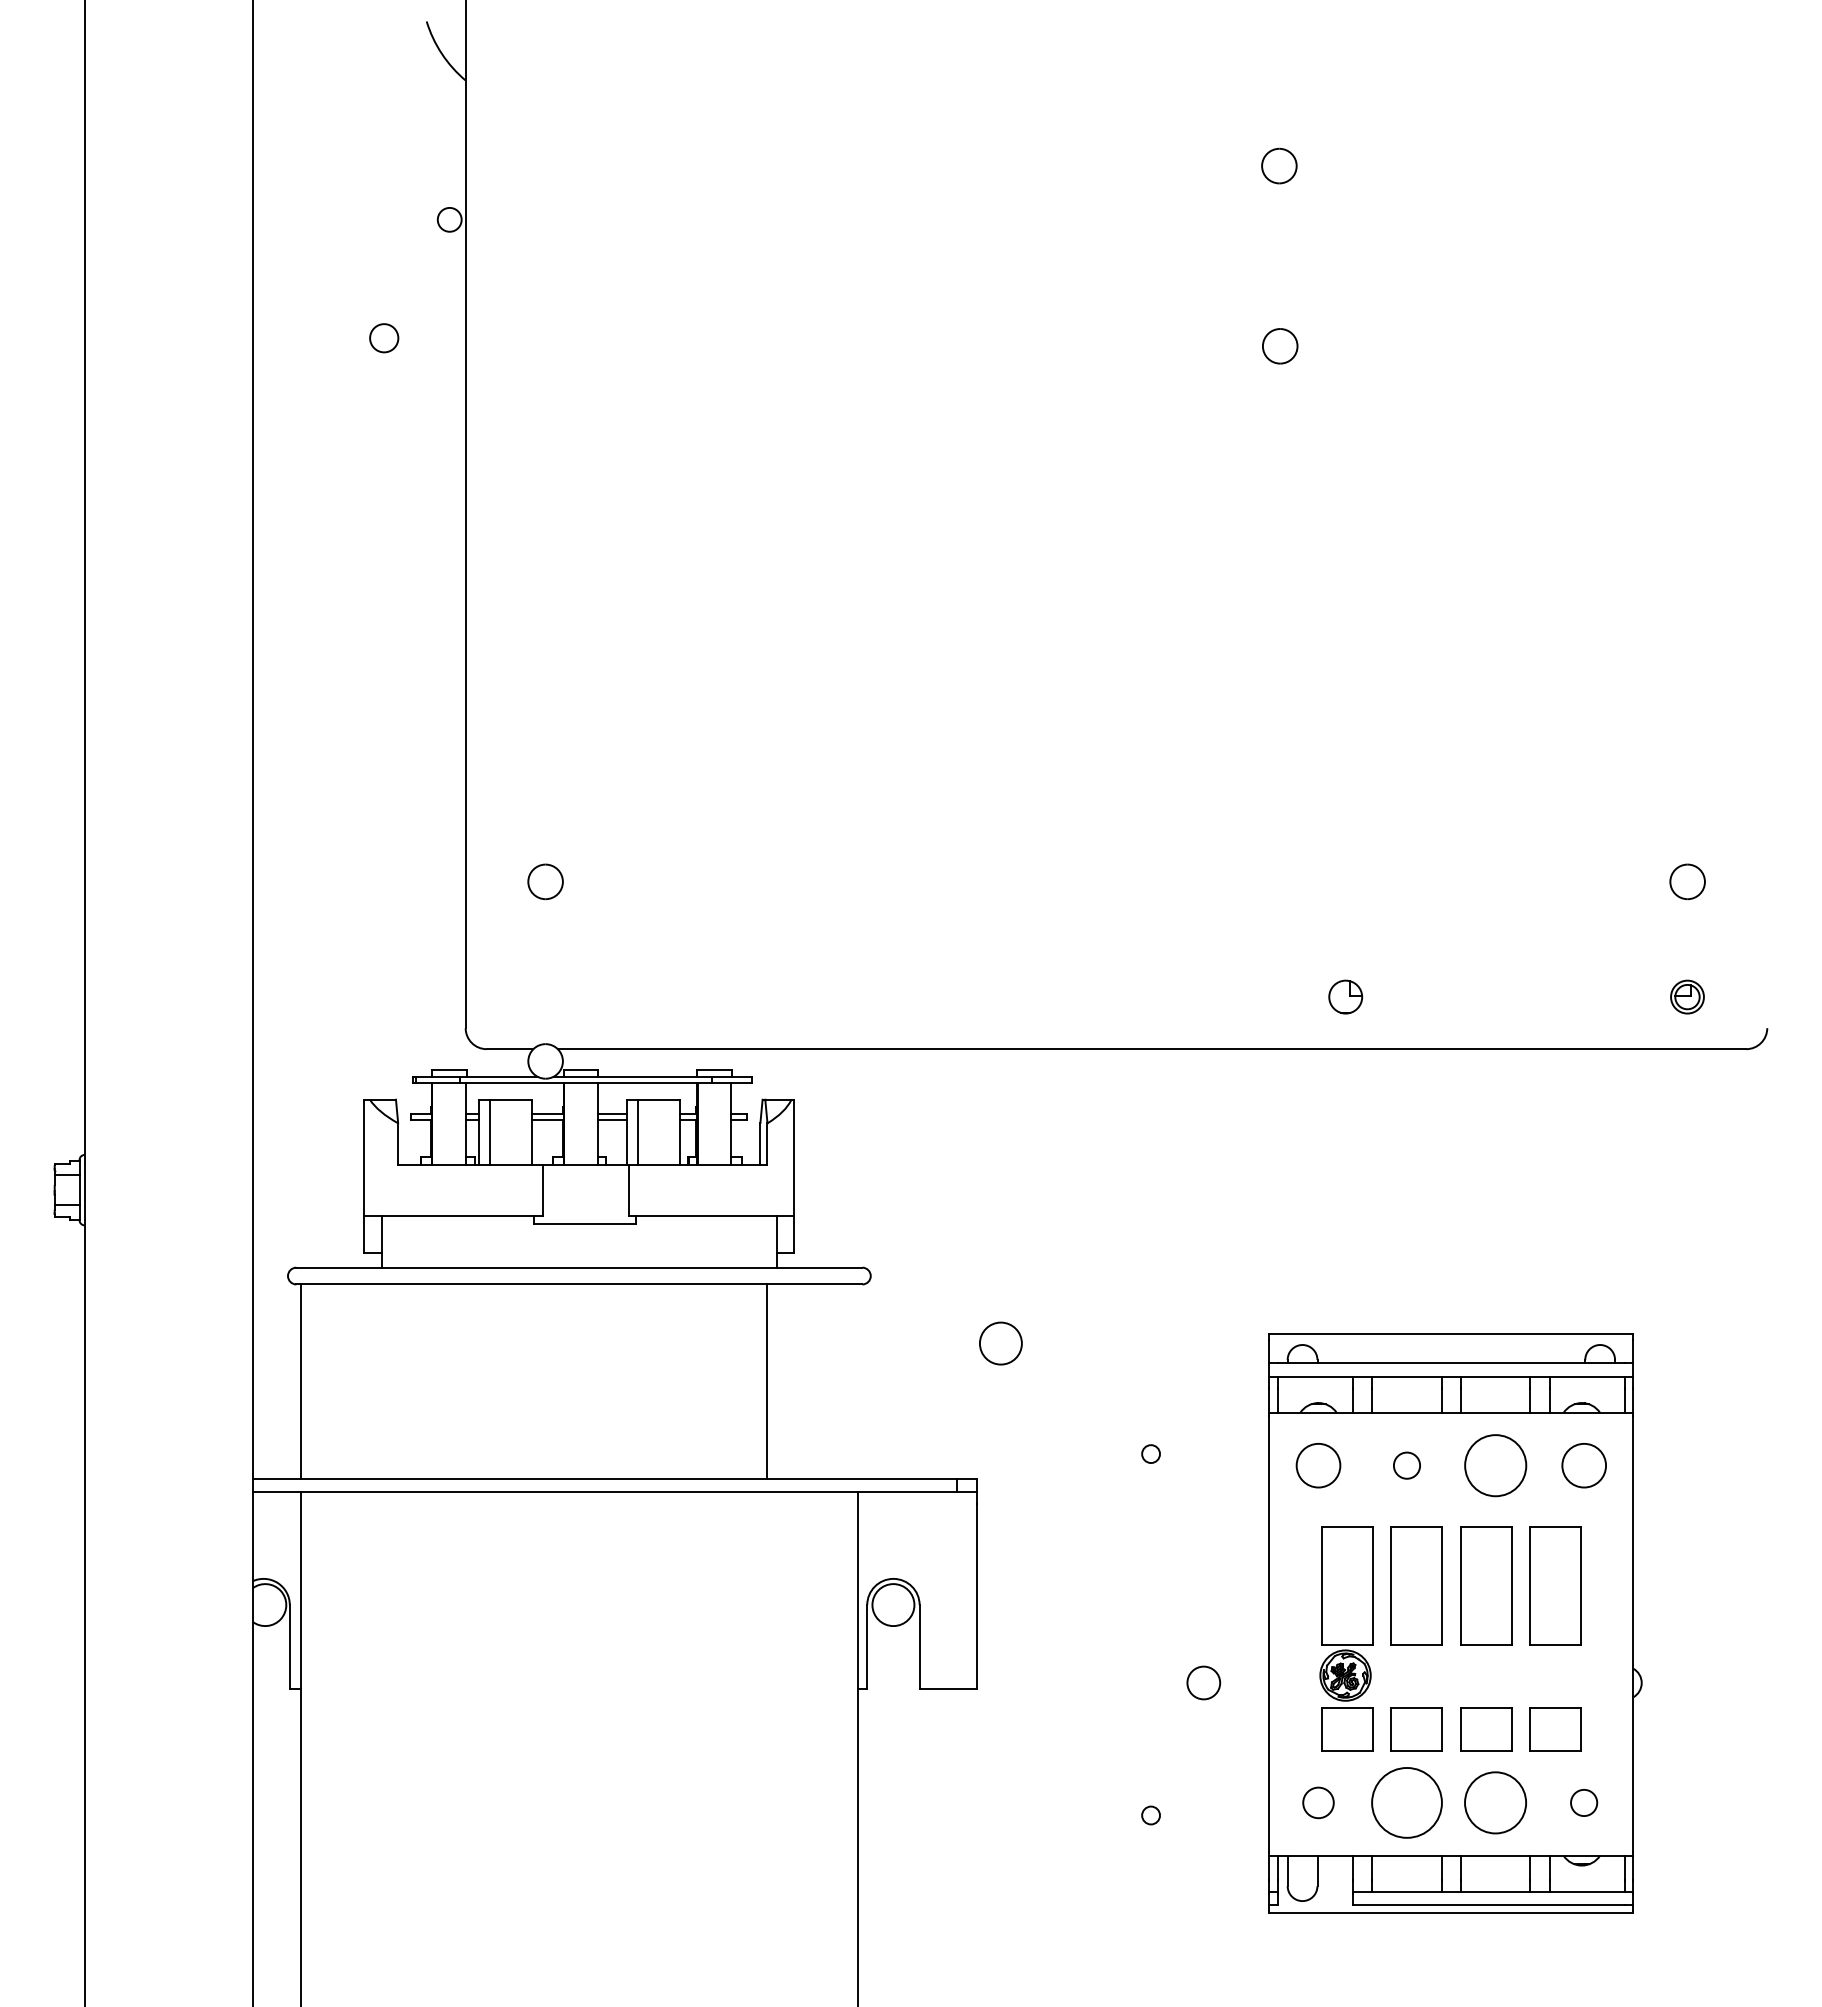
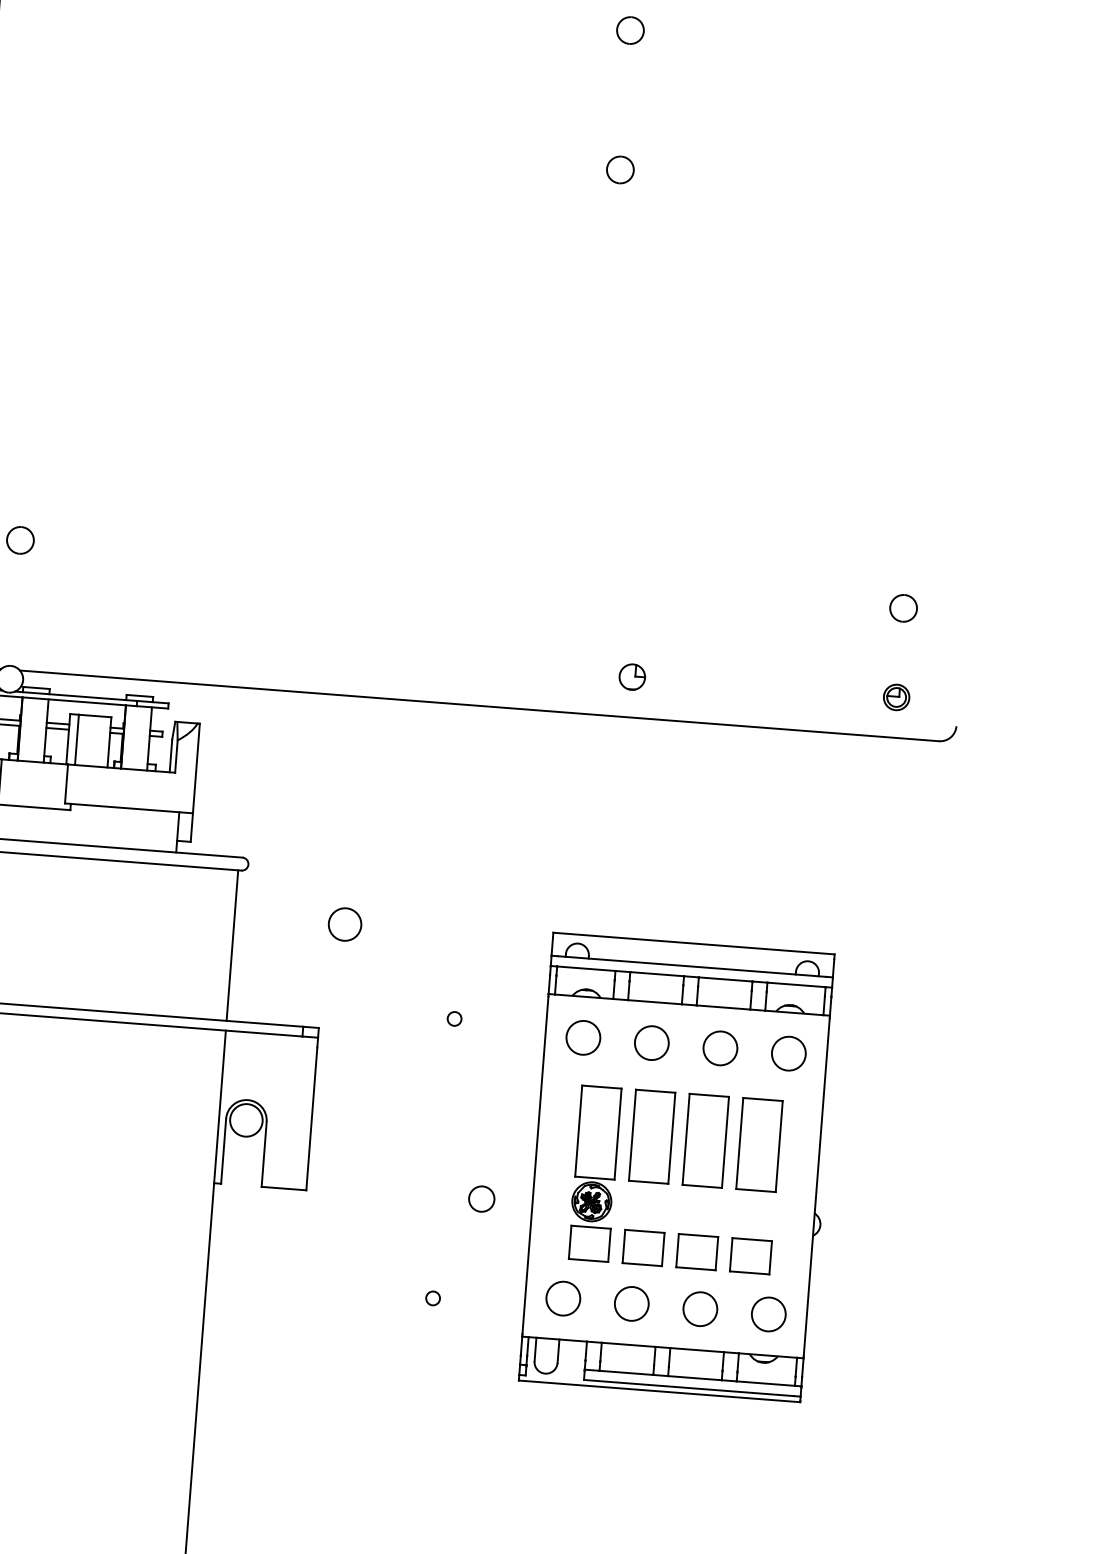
line: (767, 1381) -> (232, 945), moved
circle: (1406, 1465) -> (651, 1042), size x1.67
circle: (1495, 1465) -> (720, 1048), size x0.71
circle: (1318, 1802) -> (563, 1298), size x1.43
circle: (1406, 1802) -> (631, 1303), size x0.62
circle: (1495, 1802) -> (700, 1308), size x0.71
circle: (1583, 1802) -> (768, 1314), size x1.67

